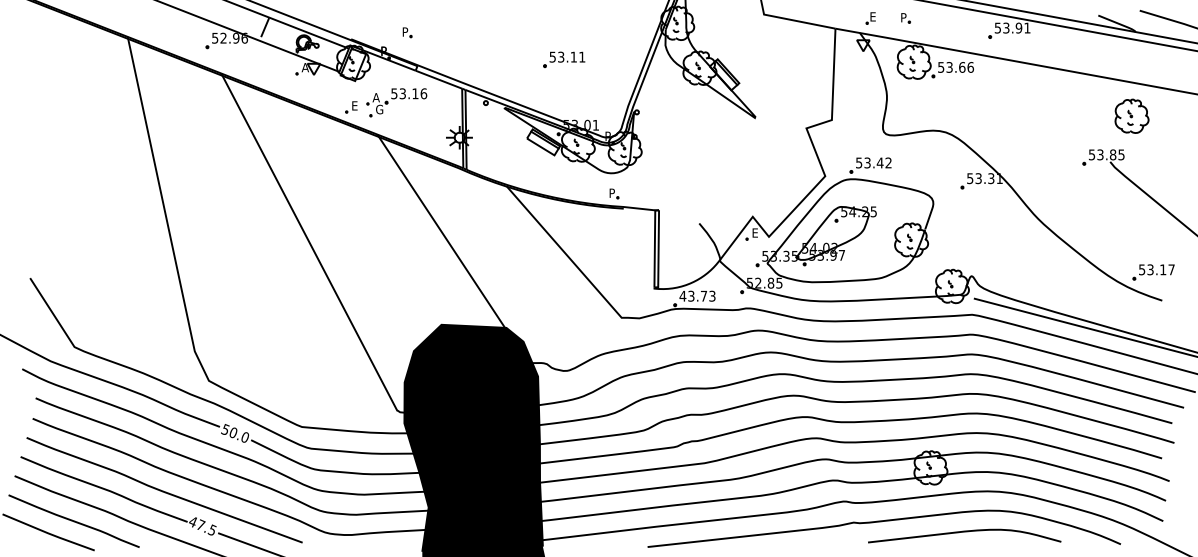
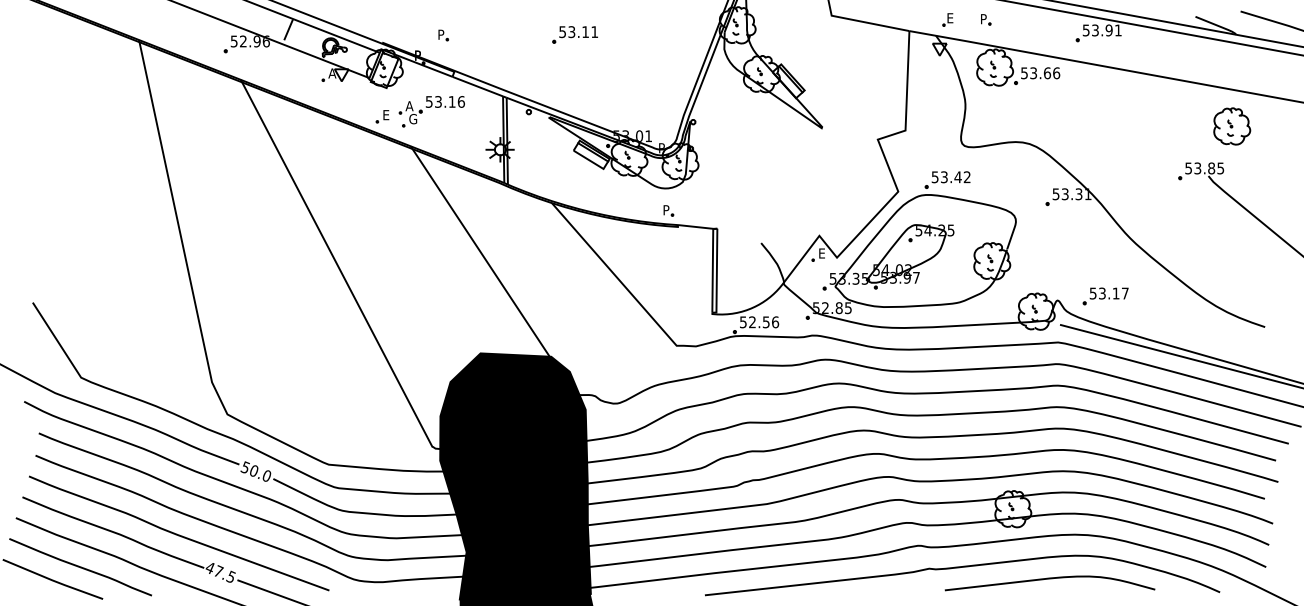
part: (563, 59) -> (574, 34), moved
part: (1153, 272) -> (1105, 296), moved
text: (697, 296) -> (759, 322), 43.73 -> 52.56

